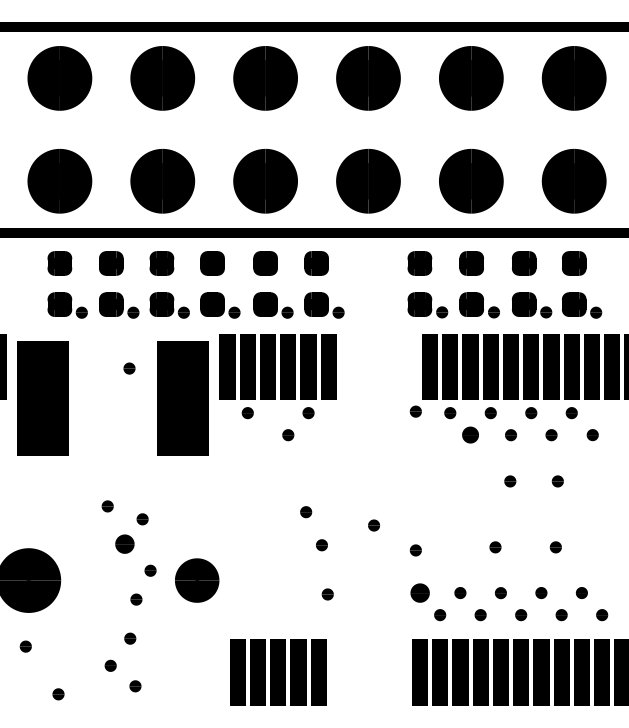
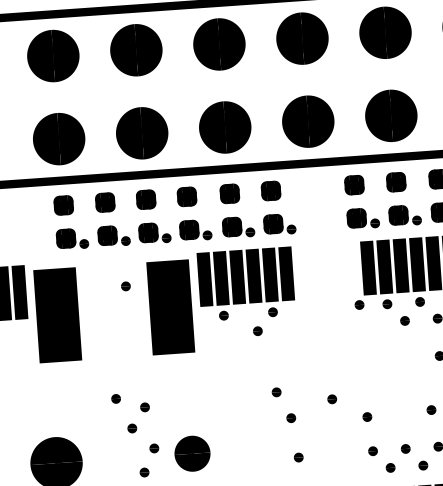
part: (470, 435) -> (404, 321), size x0.71
part: (125, 544) -> (132, 428), size x0.62
part: (419, 592) -> (372, 450), size x0.62

